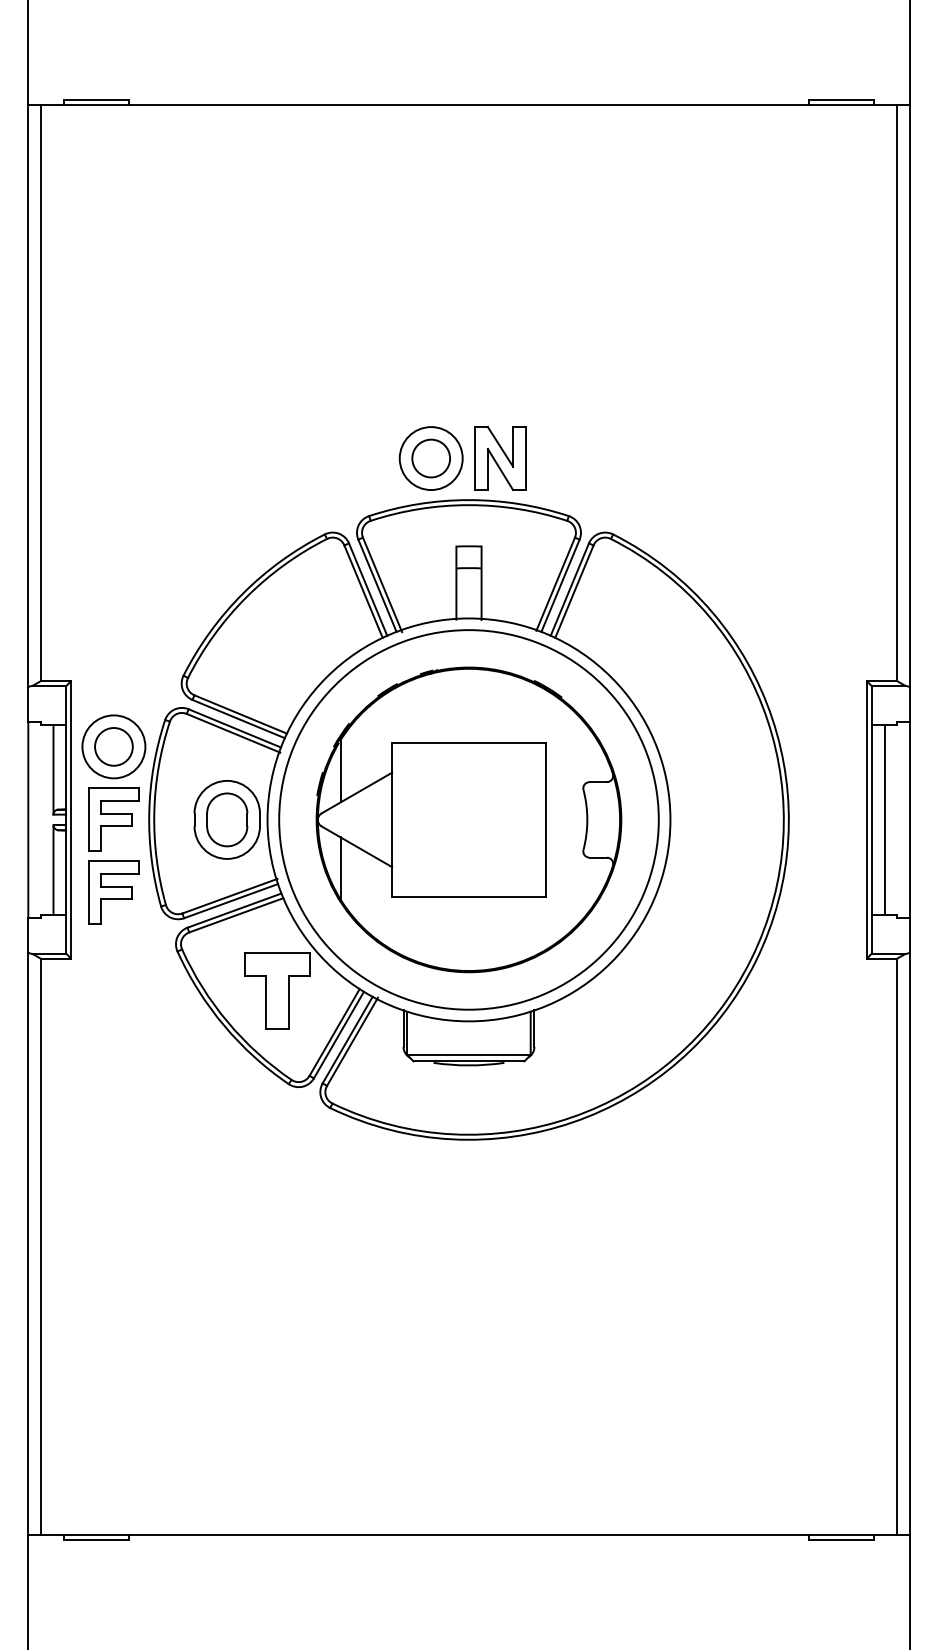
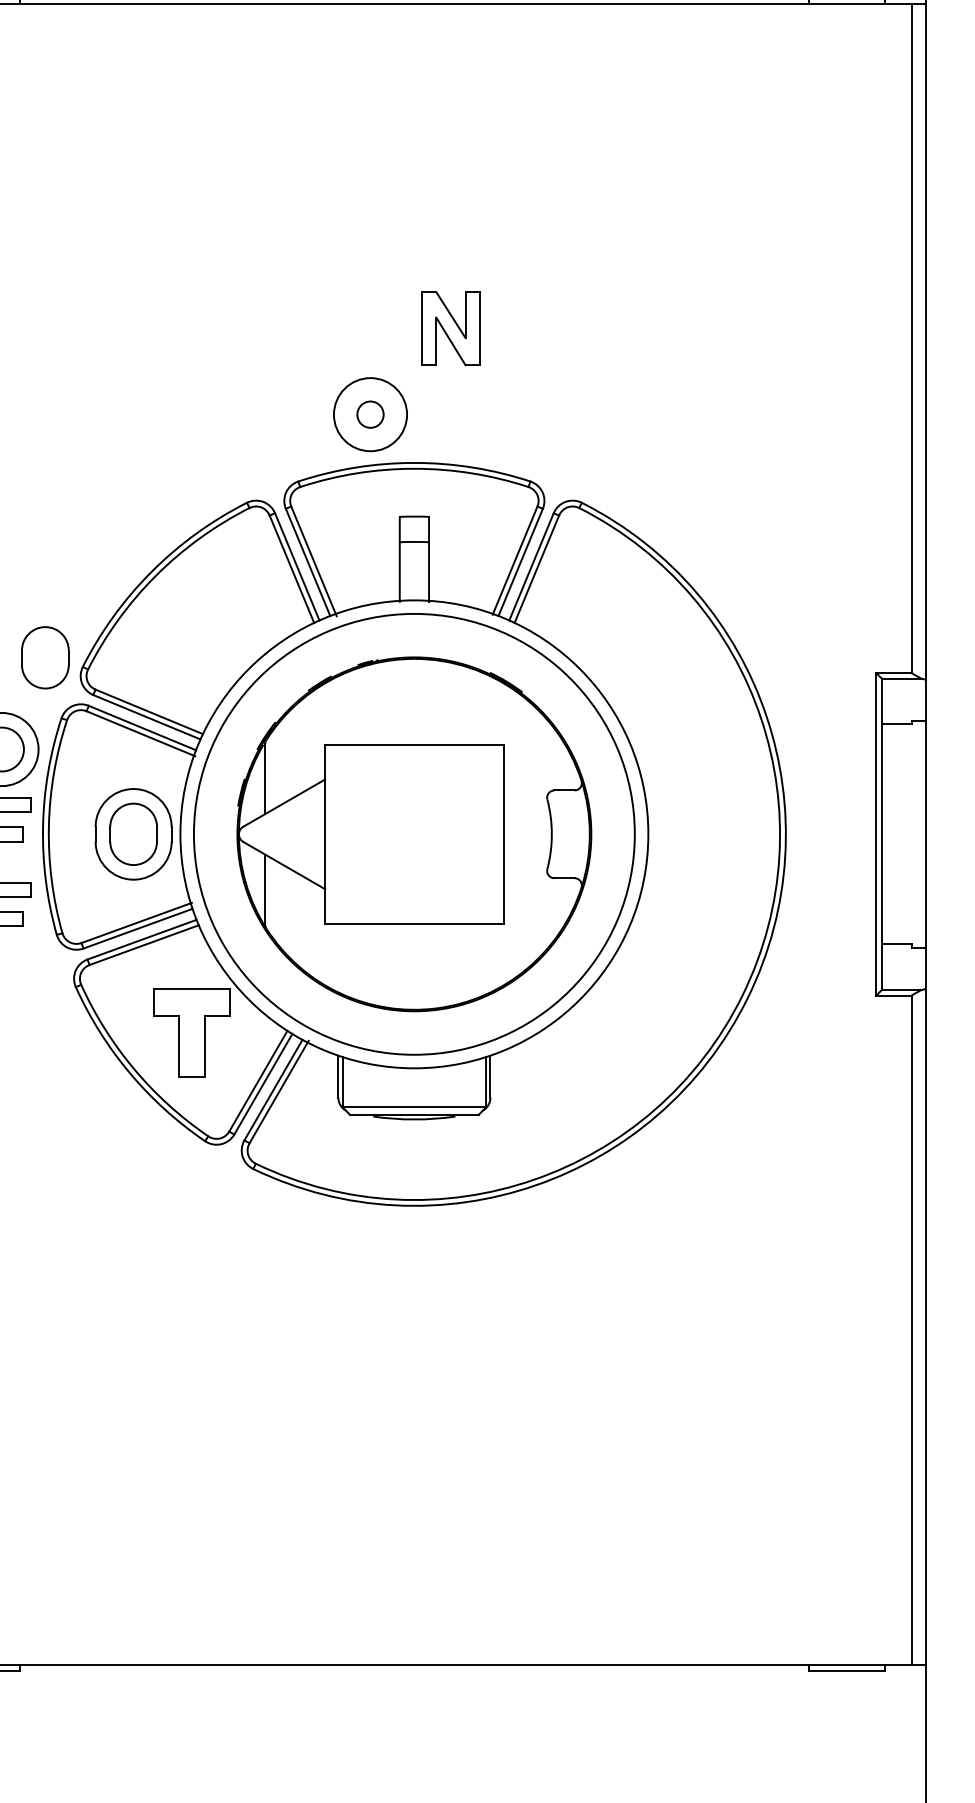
circle: (431, 458) -> (370, 414), size x0.6
part: (500, 458) -> (450, 328), moved
part: (151, 667) -> (45, 657), added
line: (884, 819) -> (896, 833), removed

